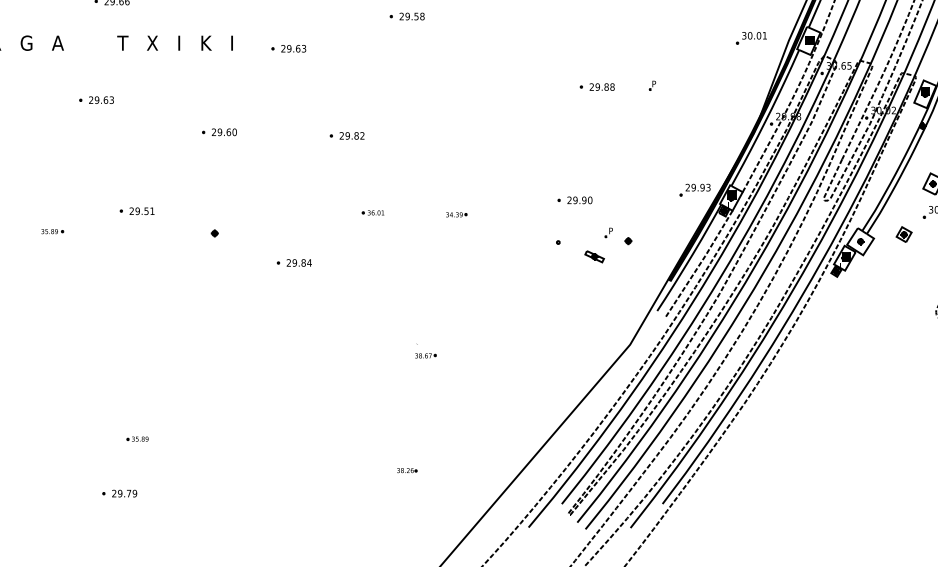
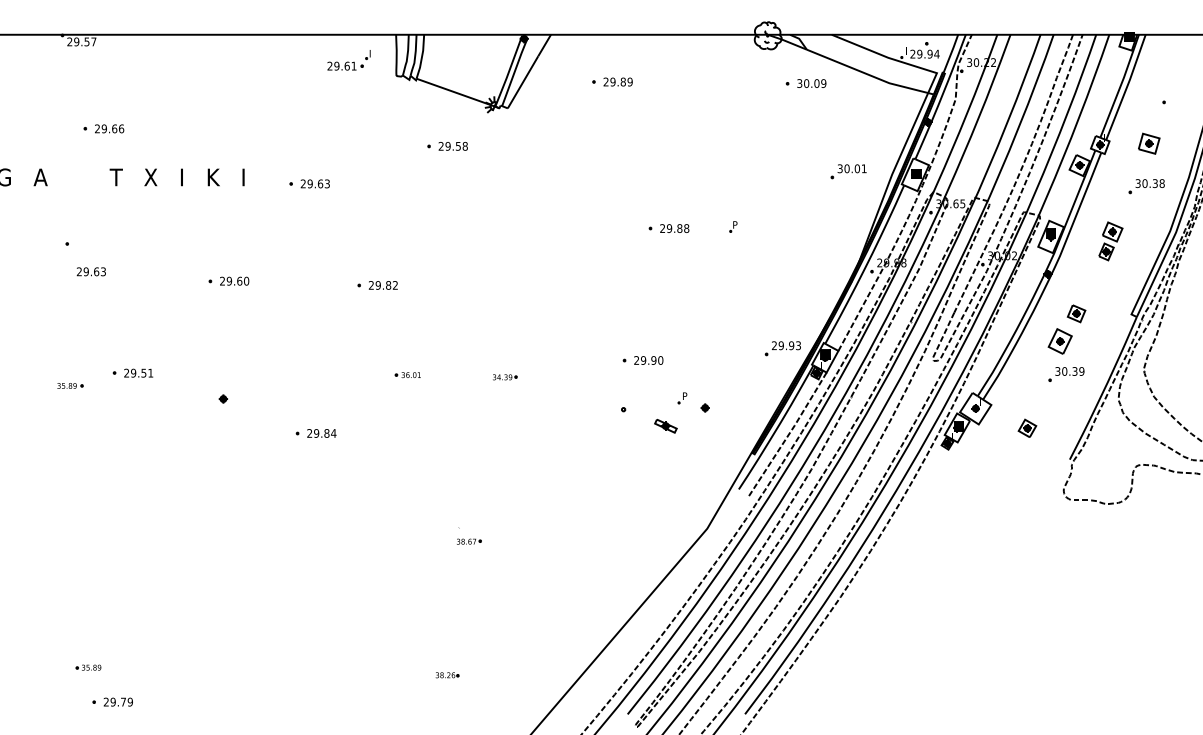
text: (100, 99) -> (90, 271), moved
part: (52, 231) -> (70, 385), moved
part: (904, 233) -> (1027, 427), moved
part: (137, 438) -> (88, 667), moved

